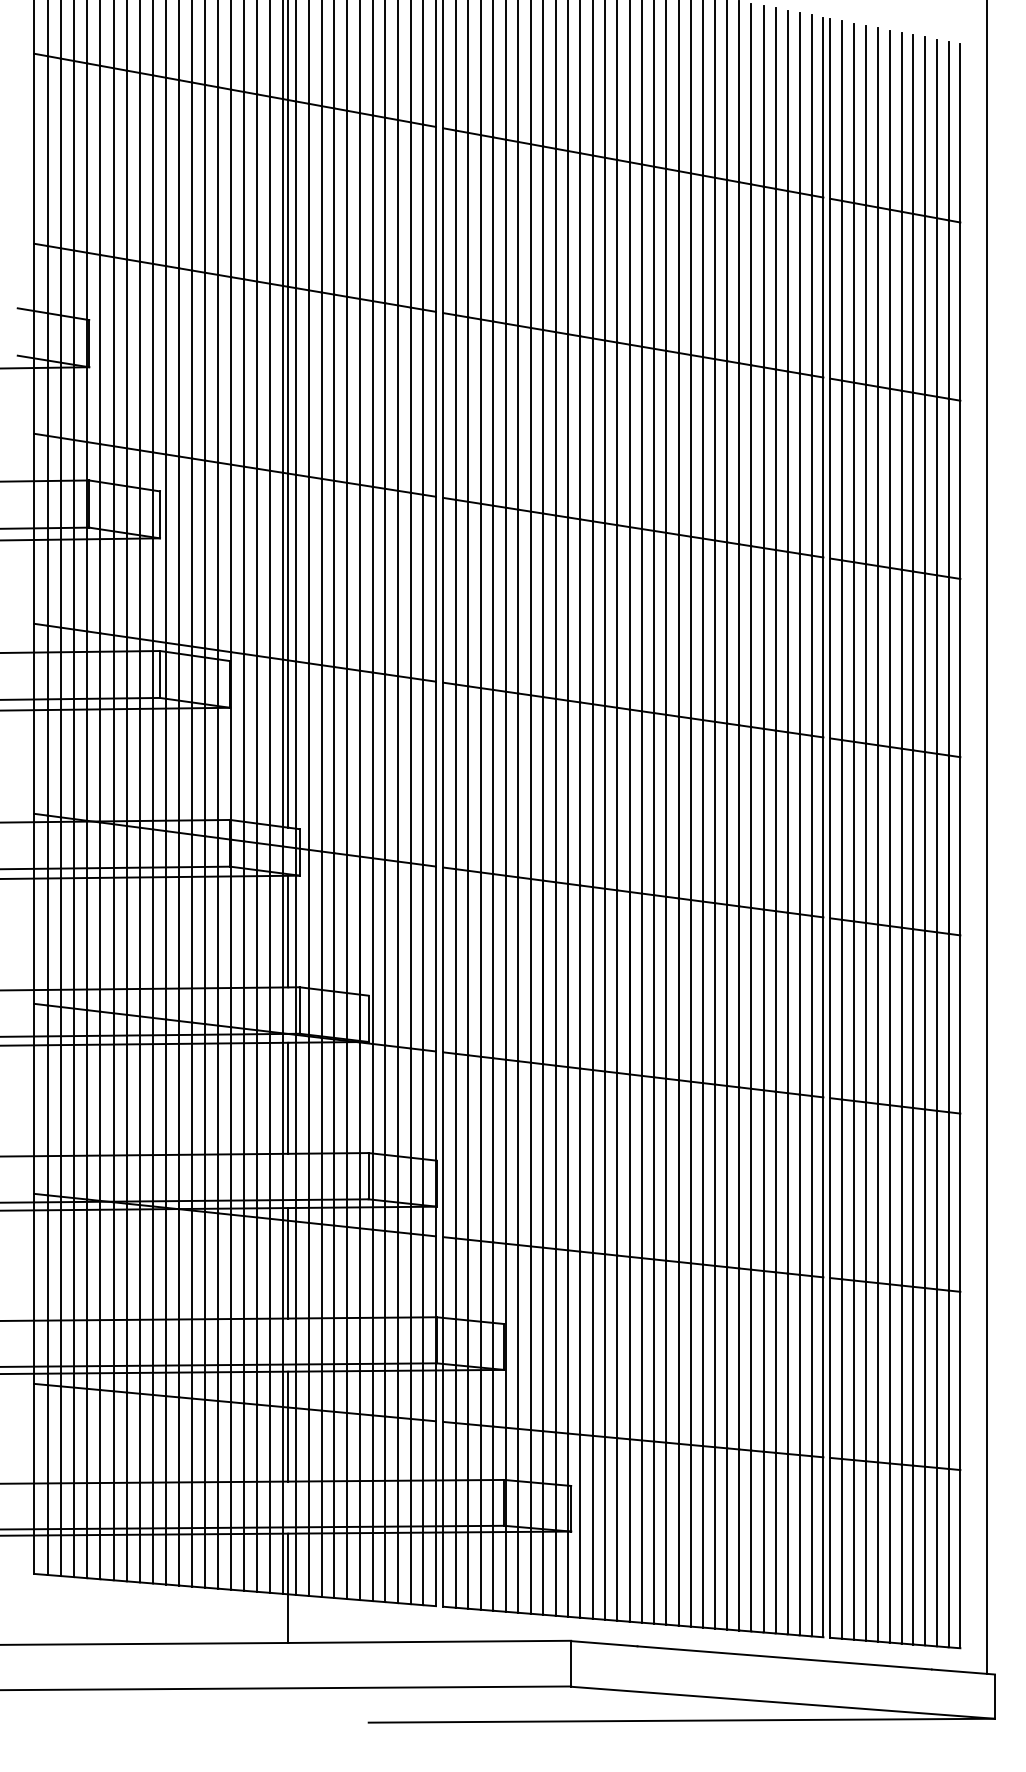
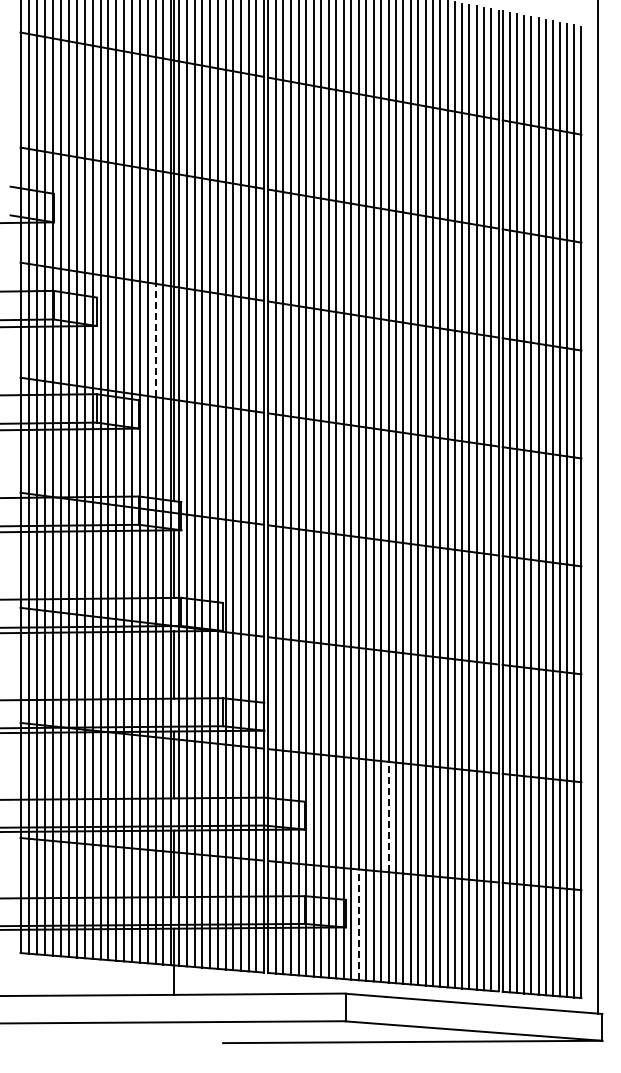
line: (257, 562) -> (155, 340), solid -> dashed
line: (641, 1348) -> (388, 816), solid -> dashed
line: (592, 1526) -> (358, 924), solid -> dashed

